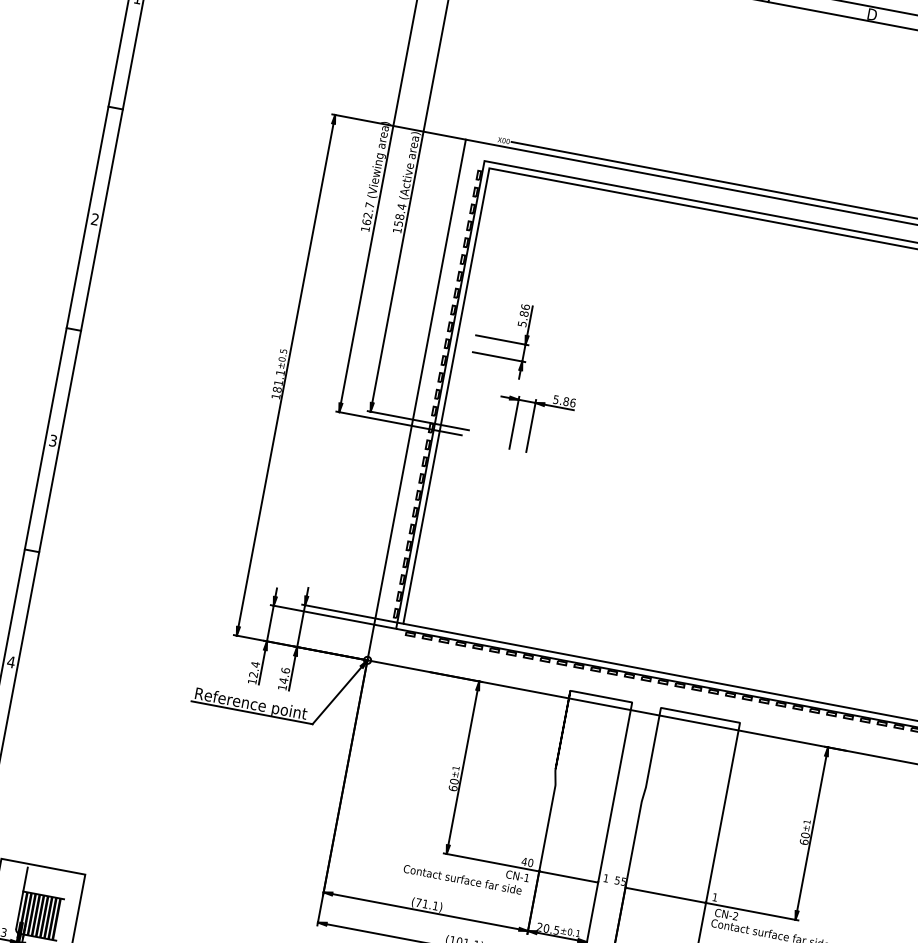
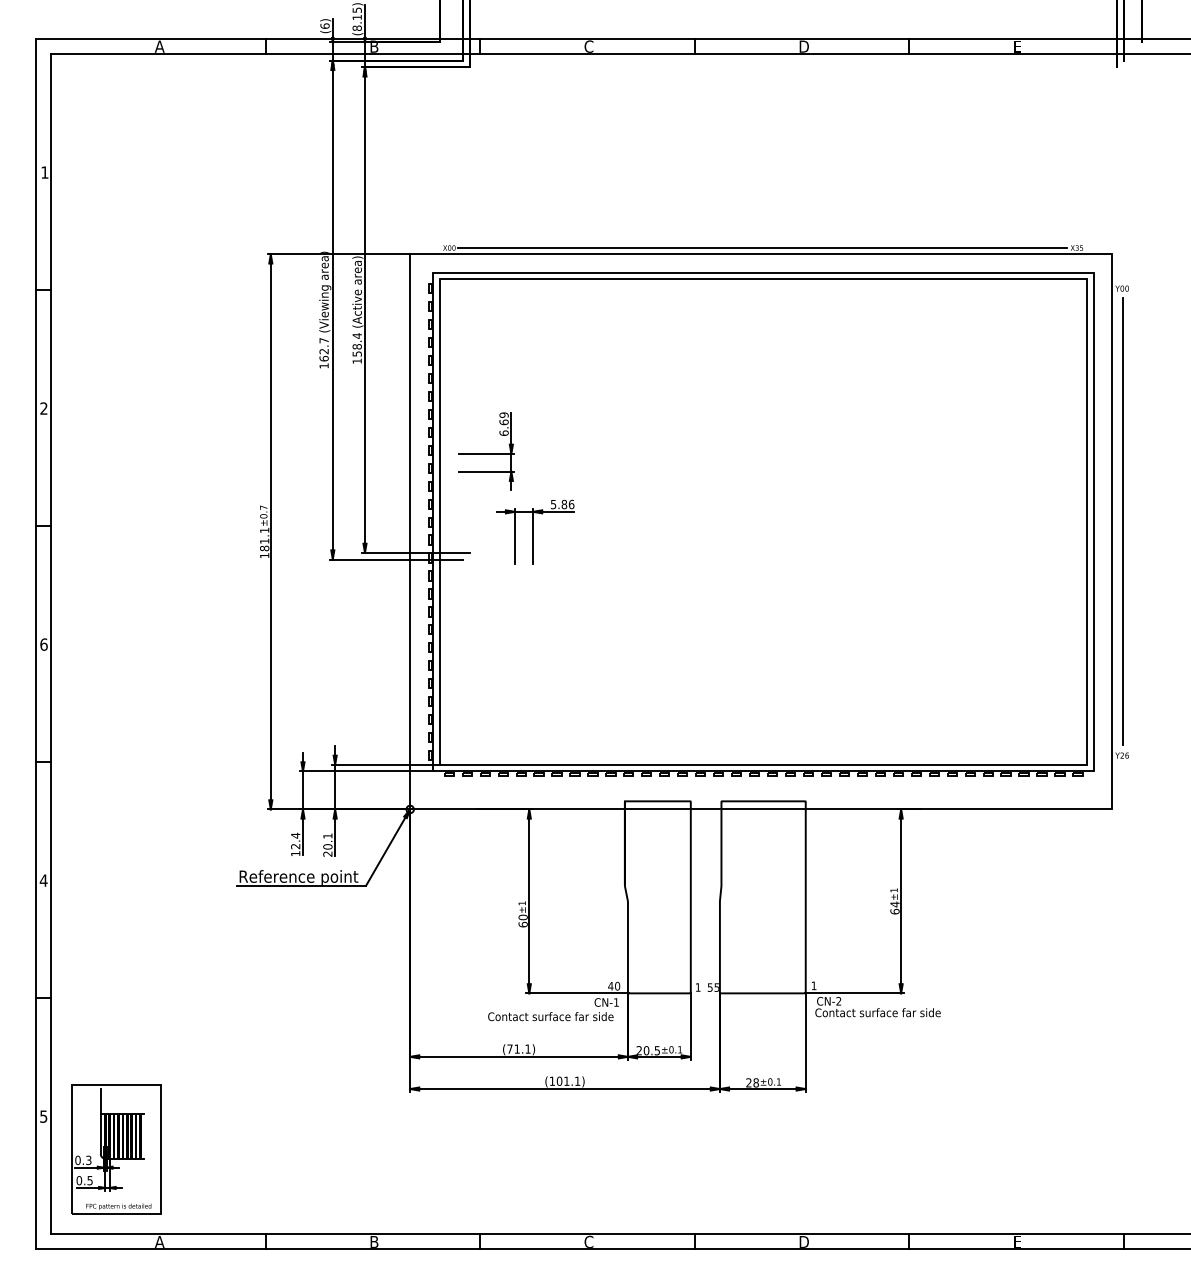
text: (523, 314) -> (503, 423), 5.86 -> 6.69
text: (283, 351) -> (263, 507), ±0.5 -> ±0.7
text: (52, 440) -> (43, 644), 3 -> 6
text: (283, 678) -> (327, 844), 14.6 -> 20.1
text: (805, 835) -> (894, 904), 60 -> 64

